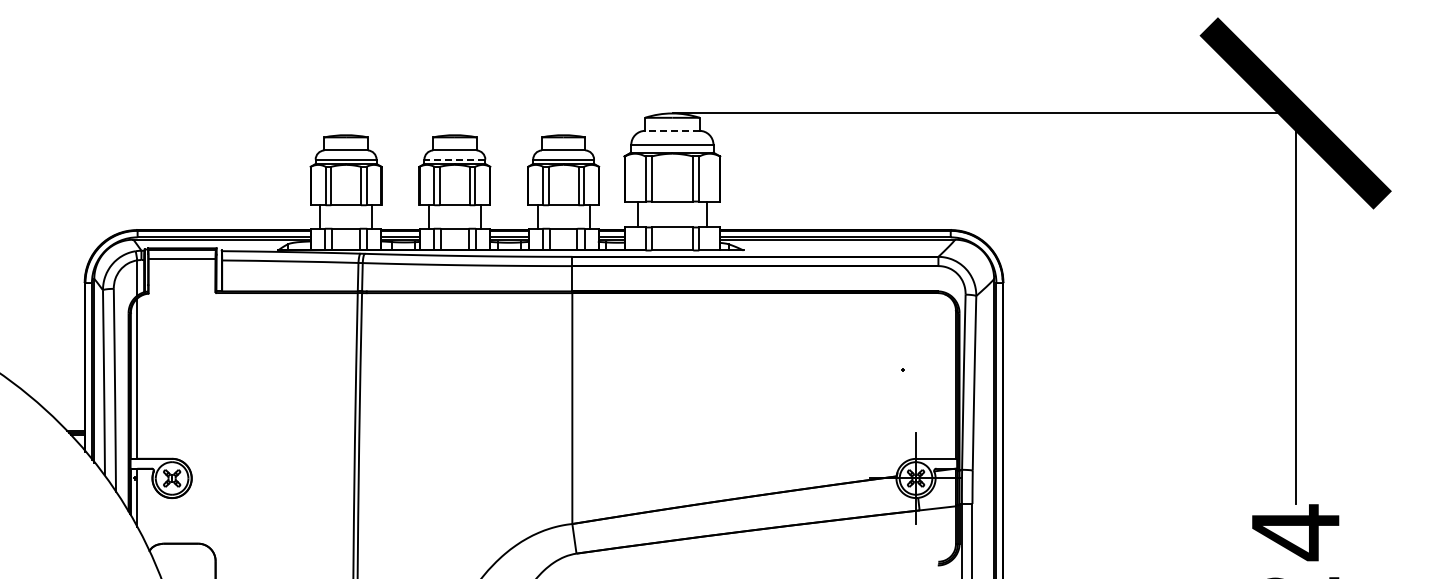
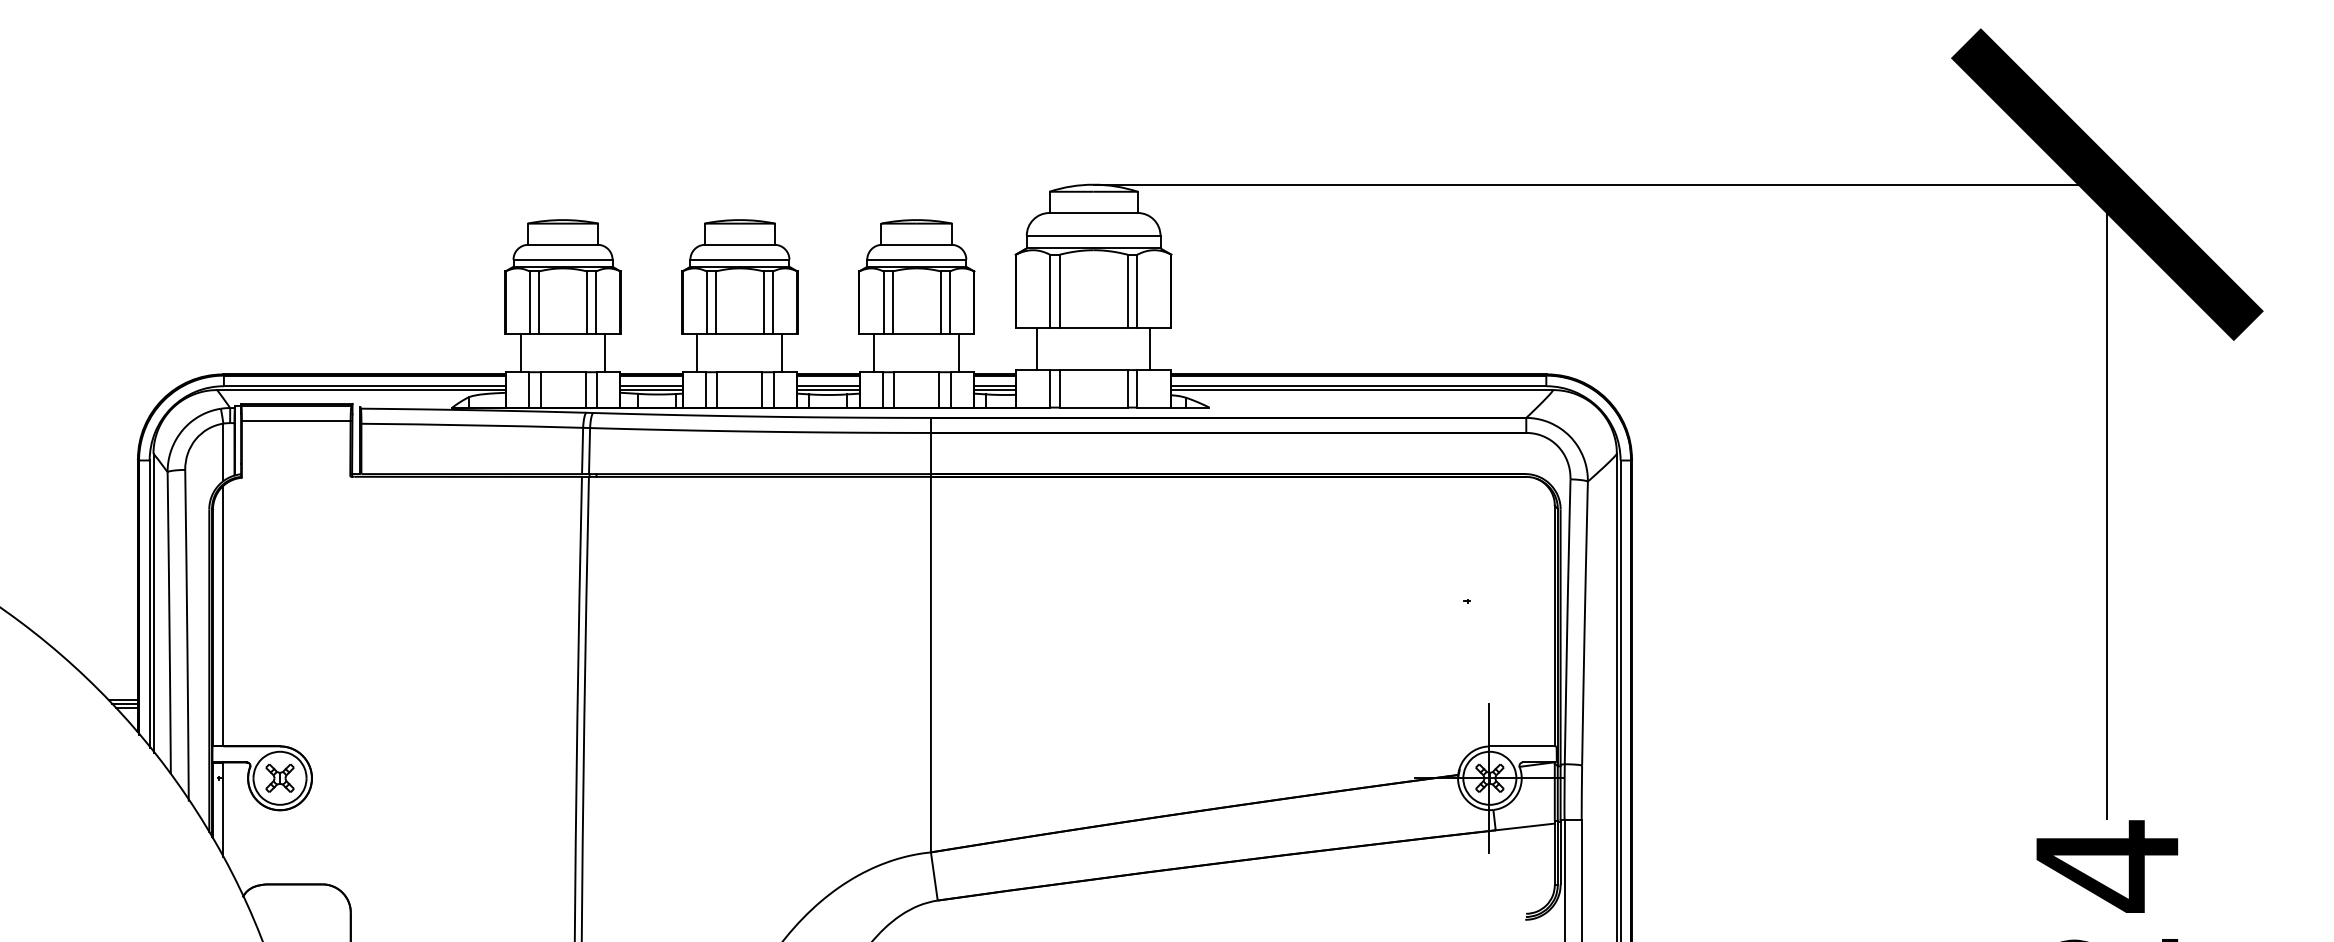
line: (671, 130) -> (1092, 212), dashed -> solid
line: (454, 159) -> (739, 259), dashed -> solid

